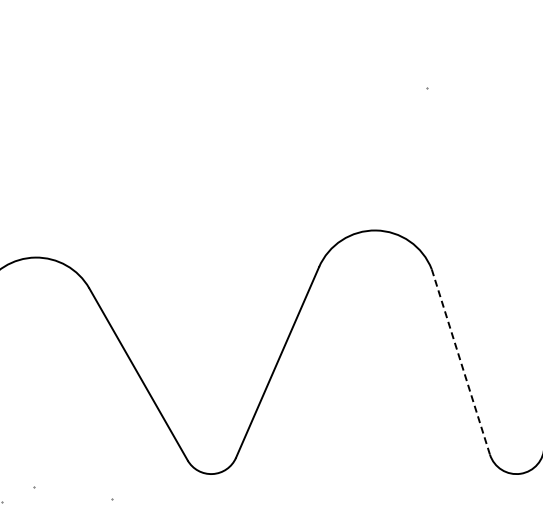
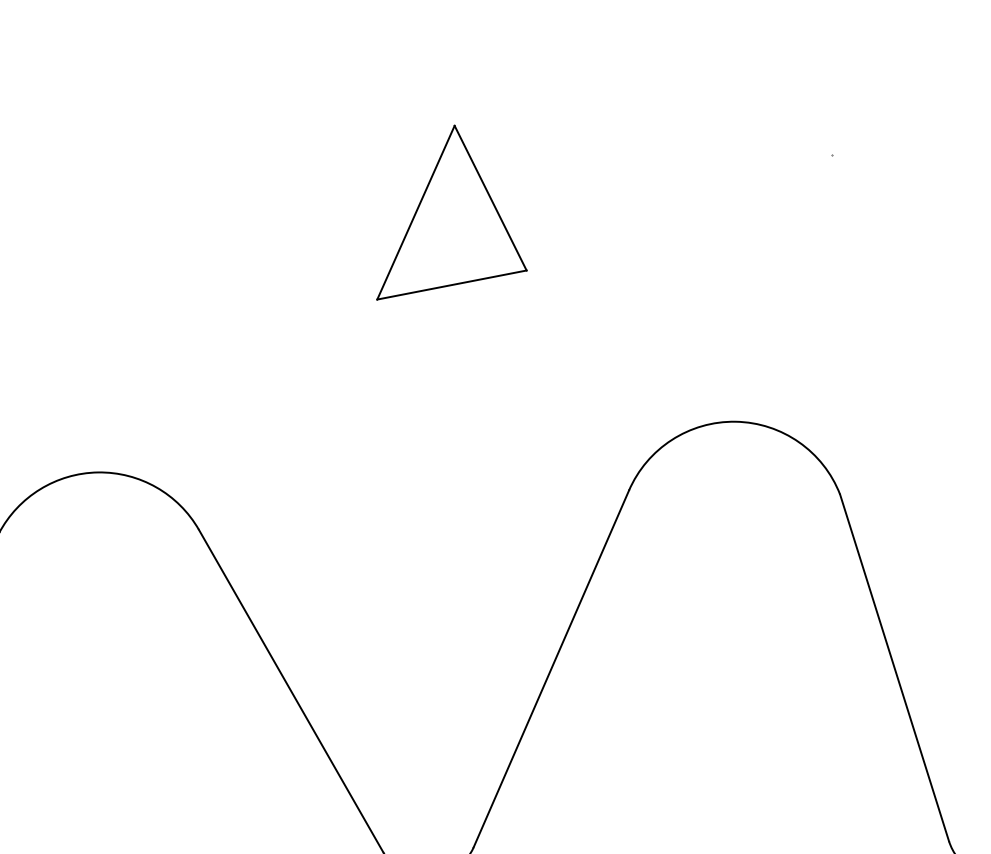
part: (224, 118) -> (452, 212), added
line: (461, 362) -> (895, 668), dashed -> solid

